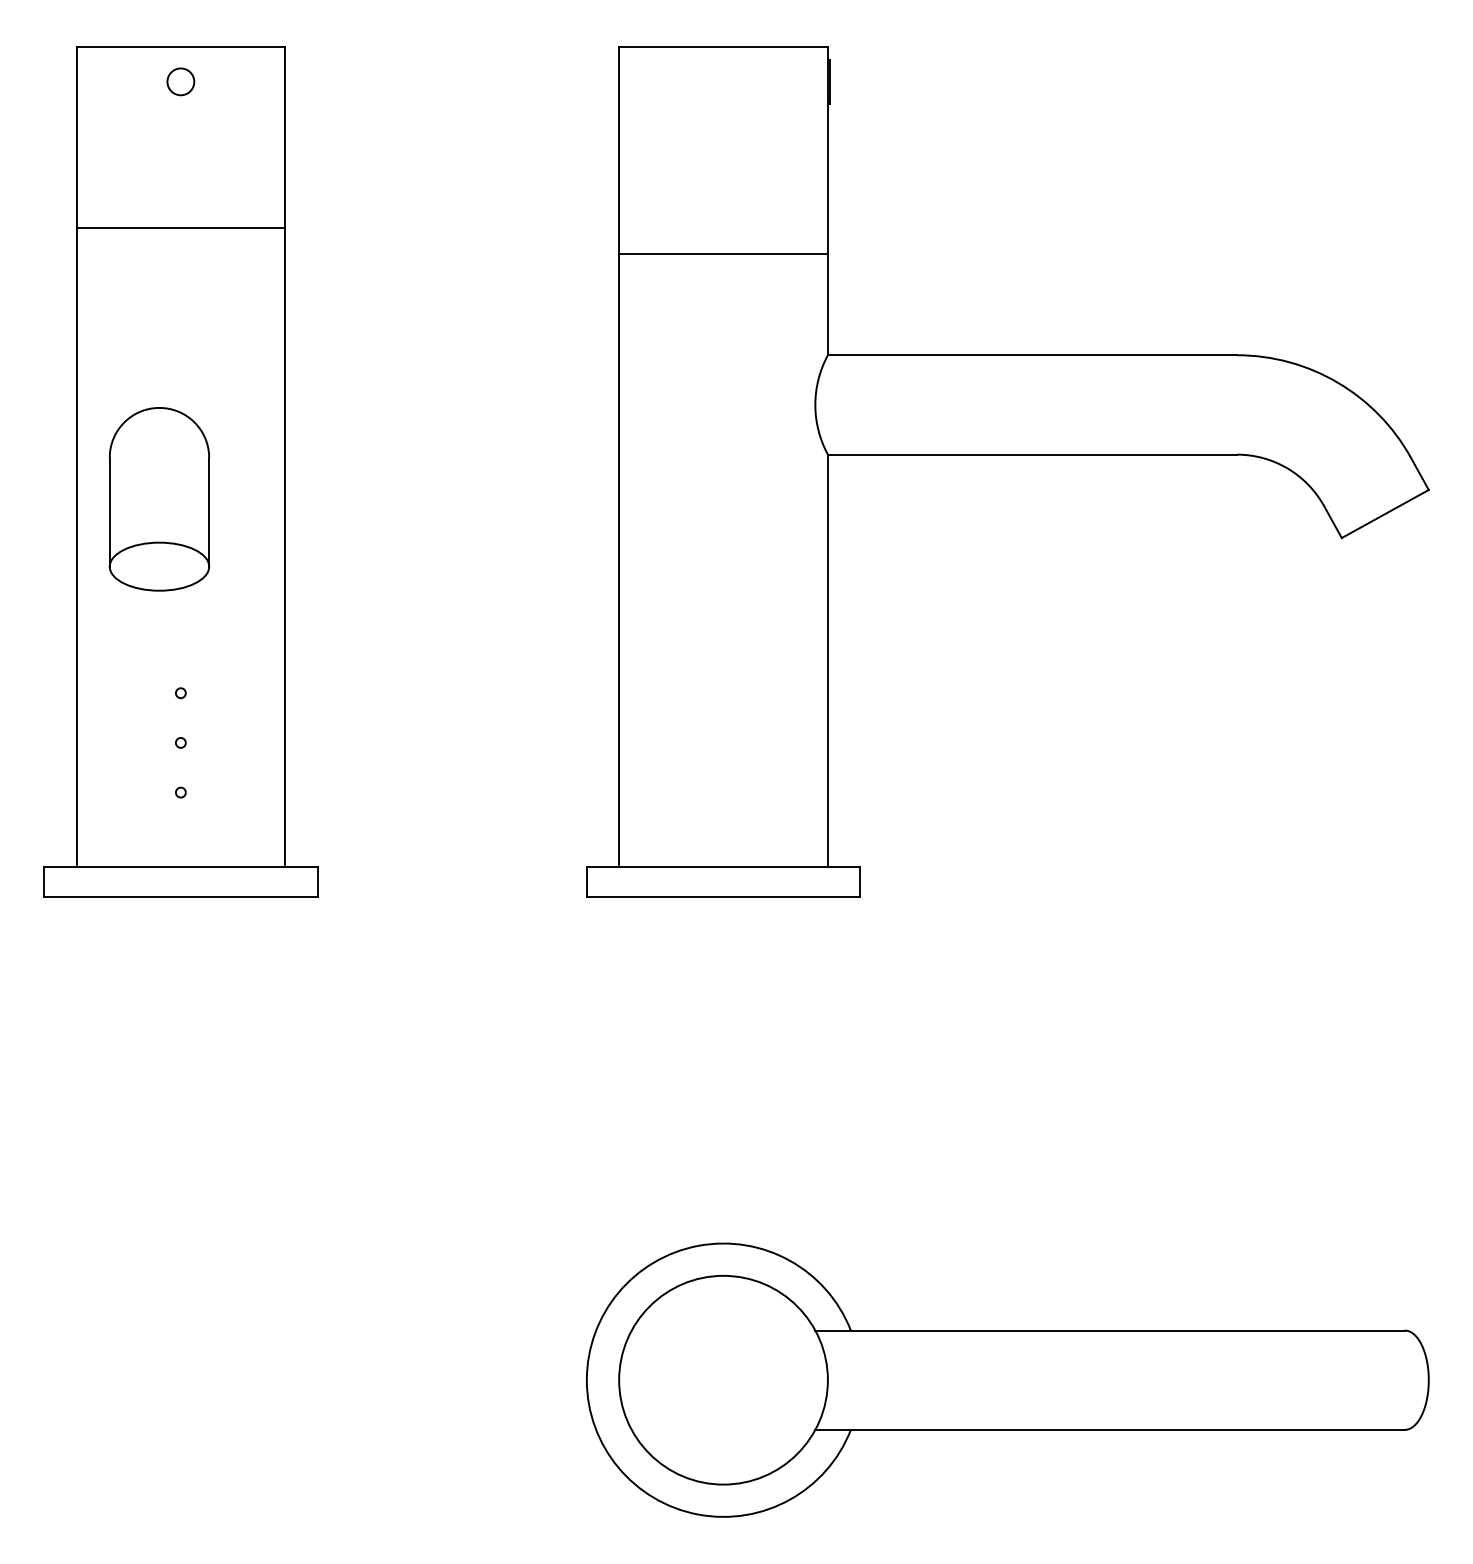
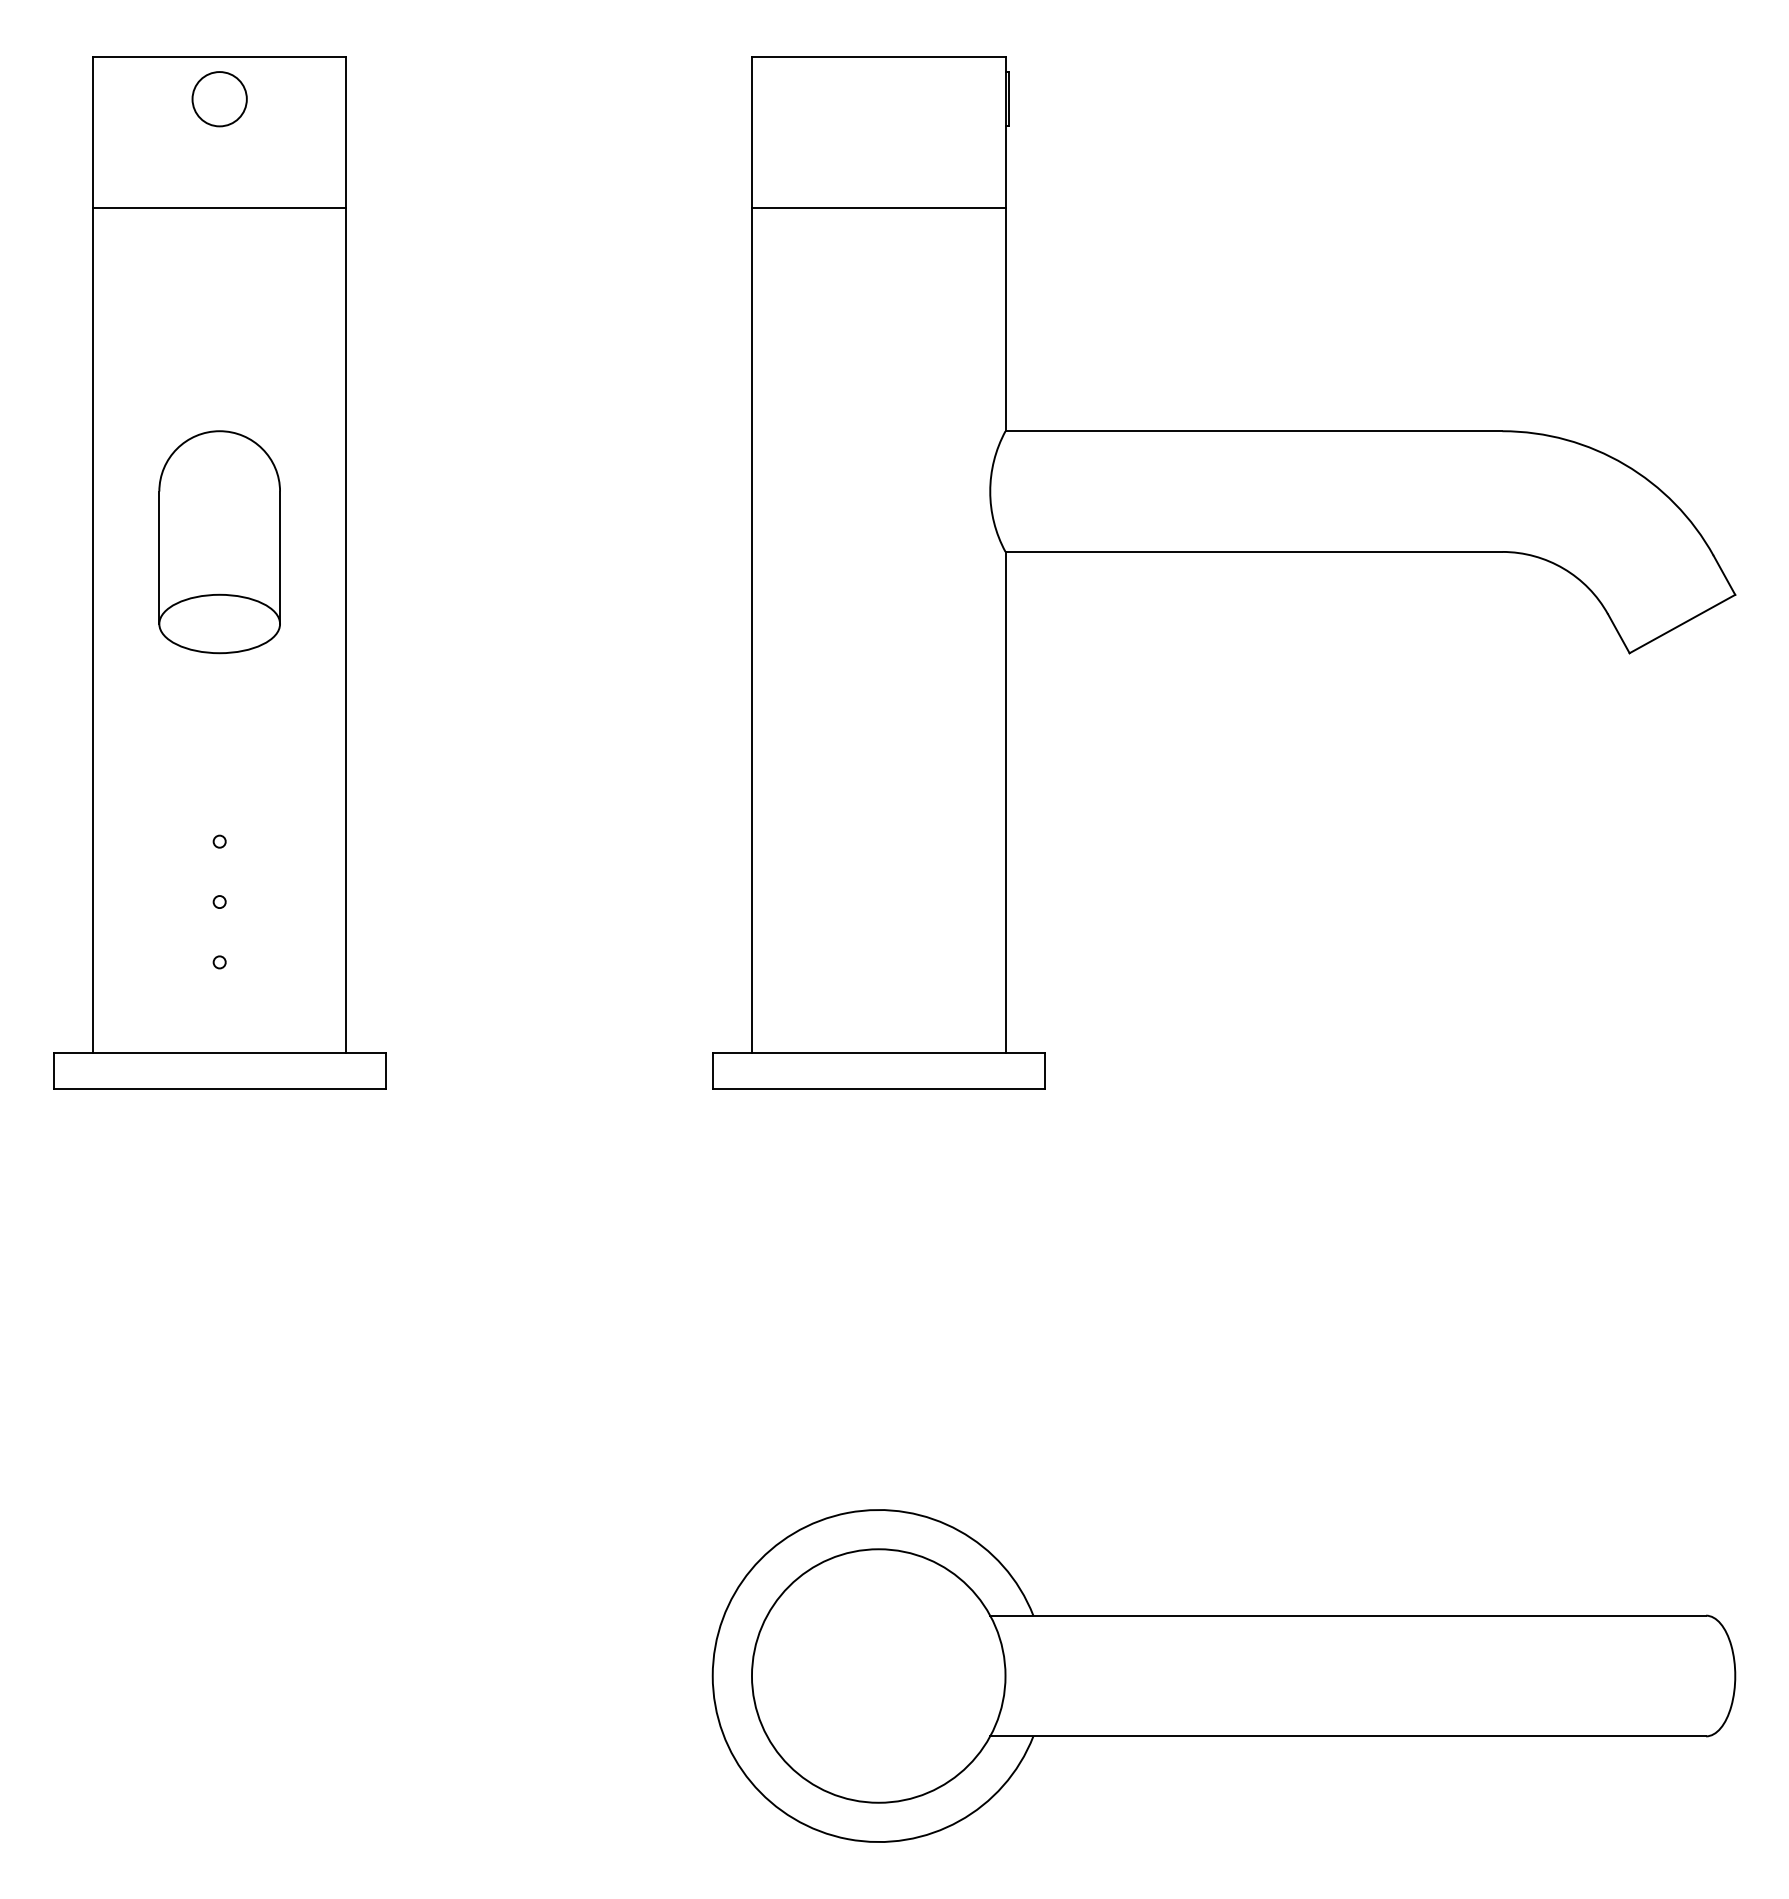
circle: (180, 82) -> (219, 99), size x1.67
line: (180, 227) -> (219, 207), moved
line: (723, 253) -> (878, 207), moved
part: (159, 499) -> (219, 542), moved

